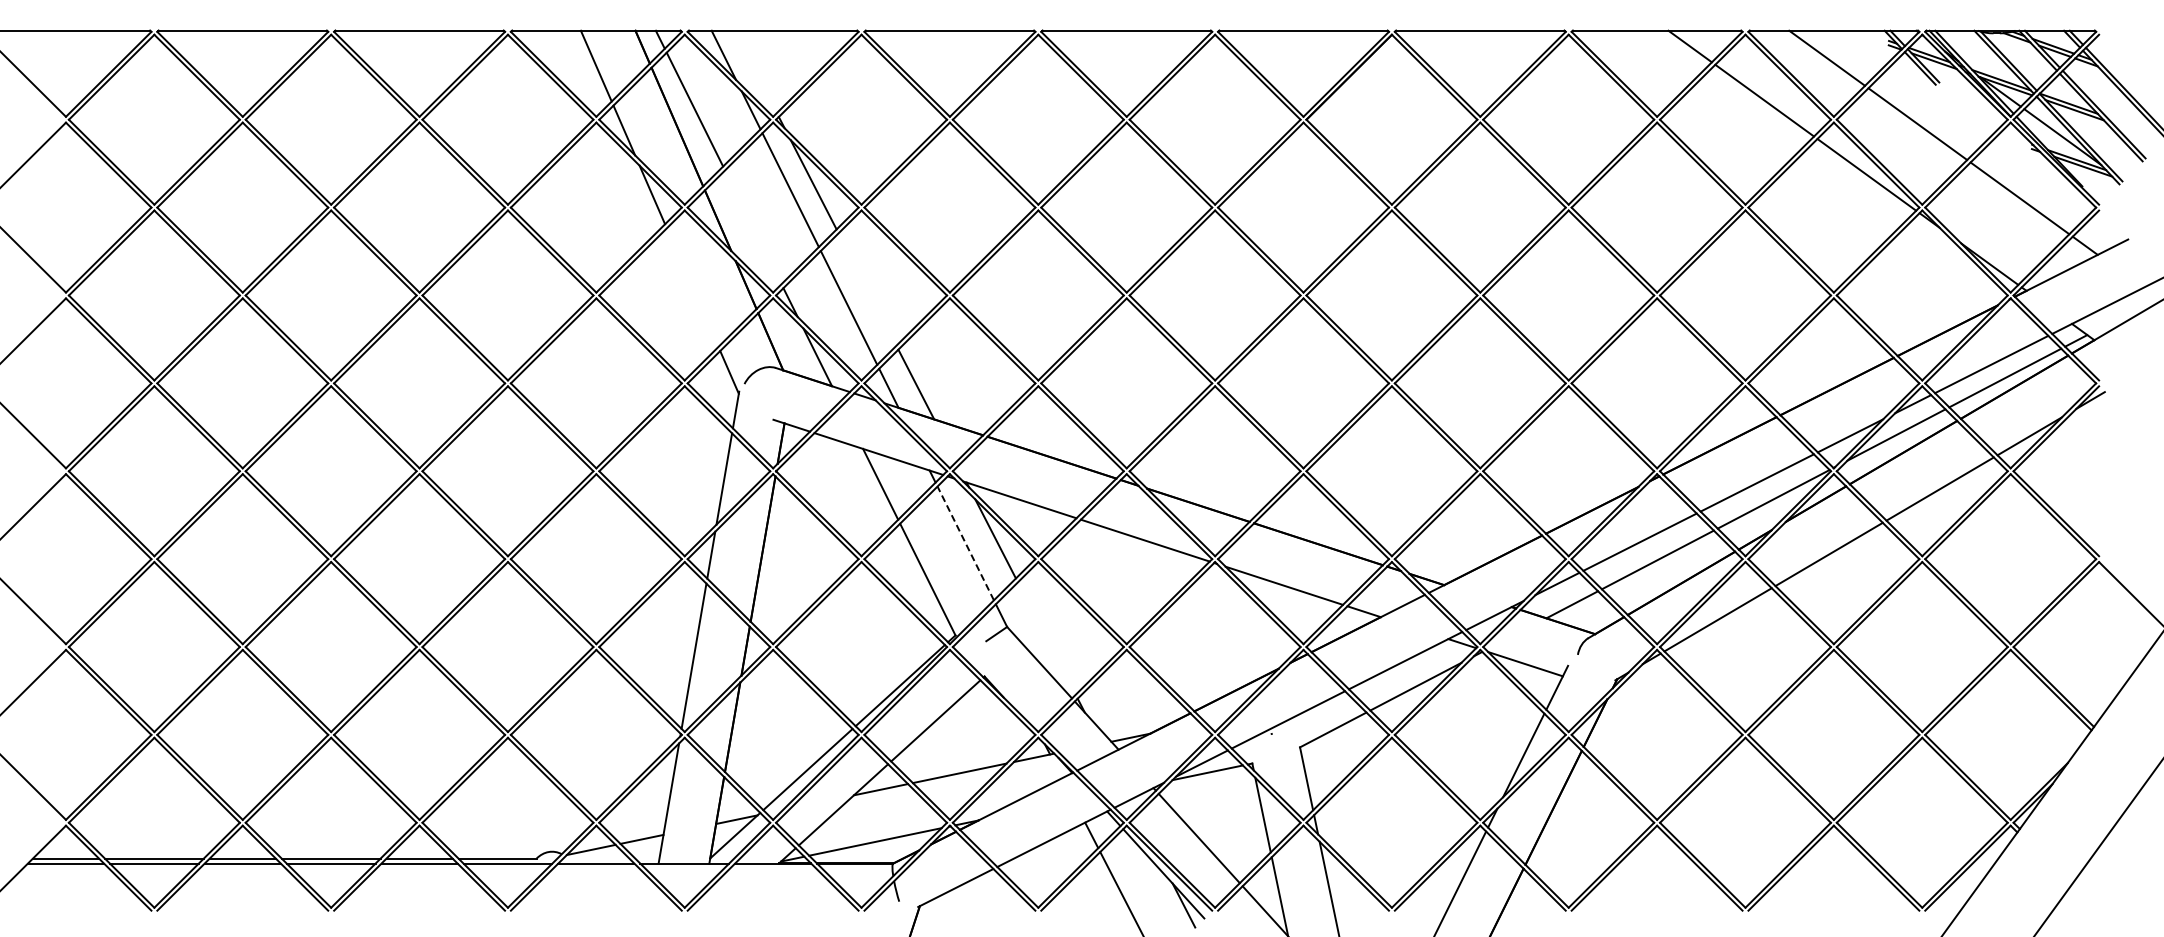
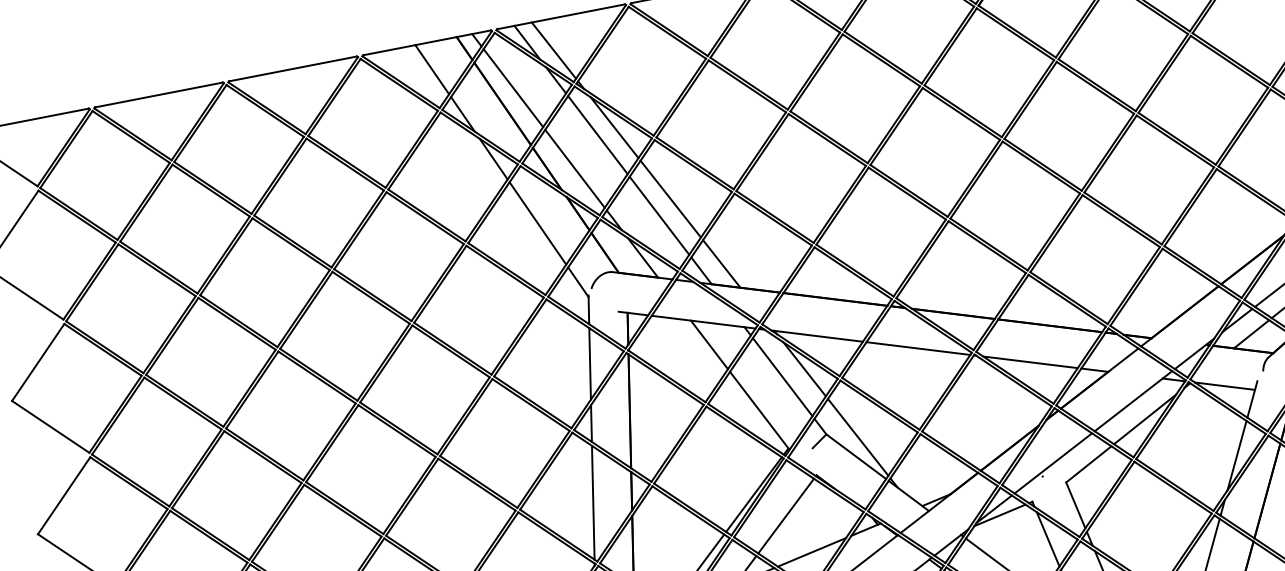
line: (755, 71) -> (553, 50), added
line: (753, 227) -> (575, 168), added
line: (692, 287) -> (537, 223), added
line: (867, 289) -> (670, 199), added
line: (965, 543) -> (782, 377), dashed -> solid
line: (1046, 638) -> (857, 437), added

